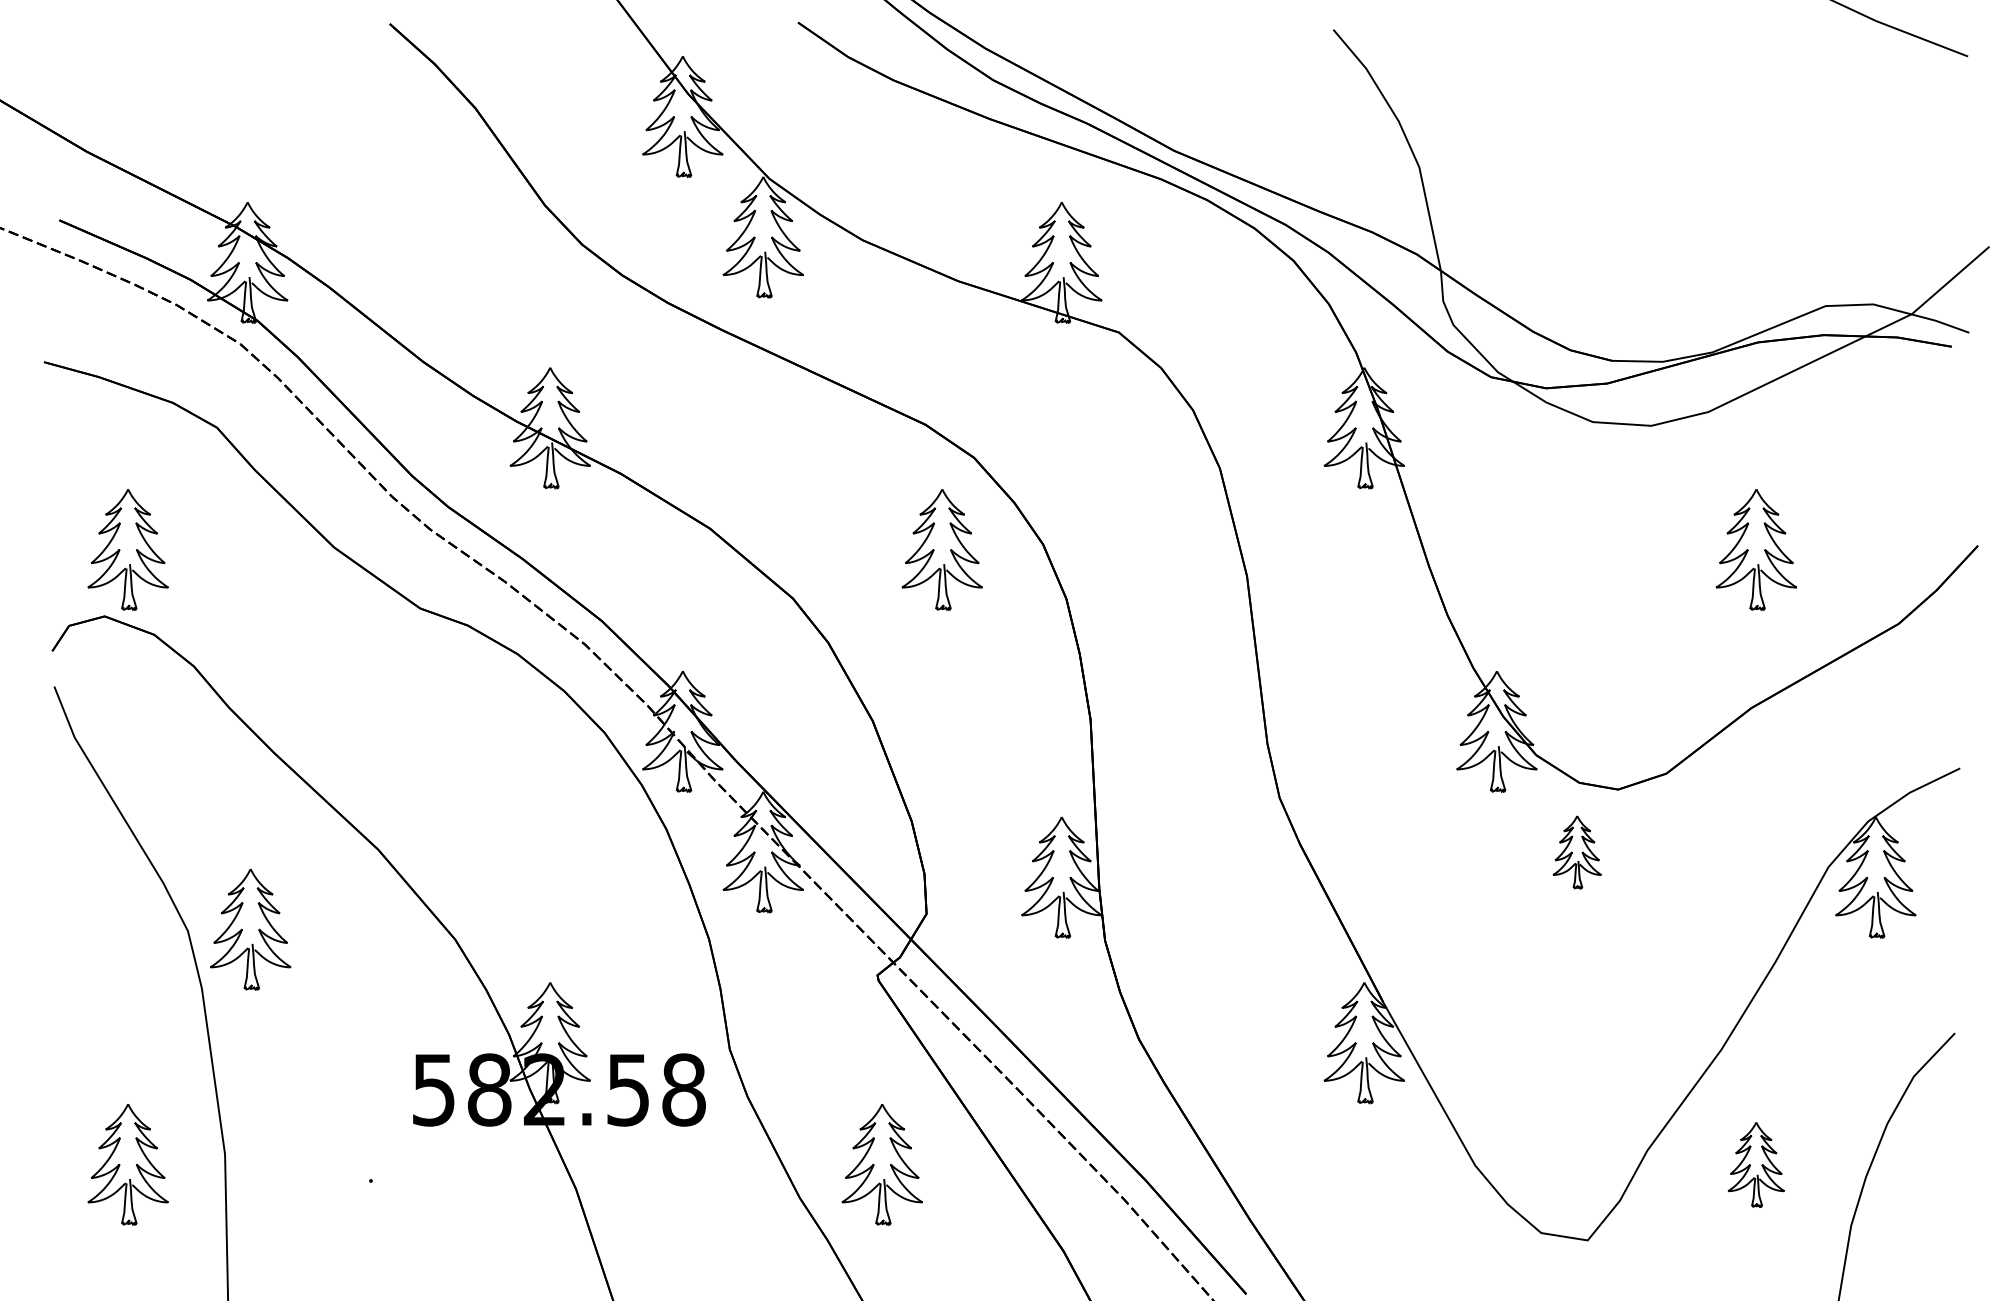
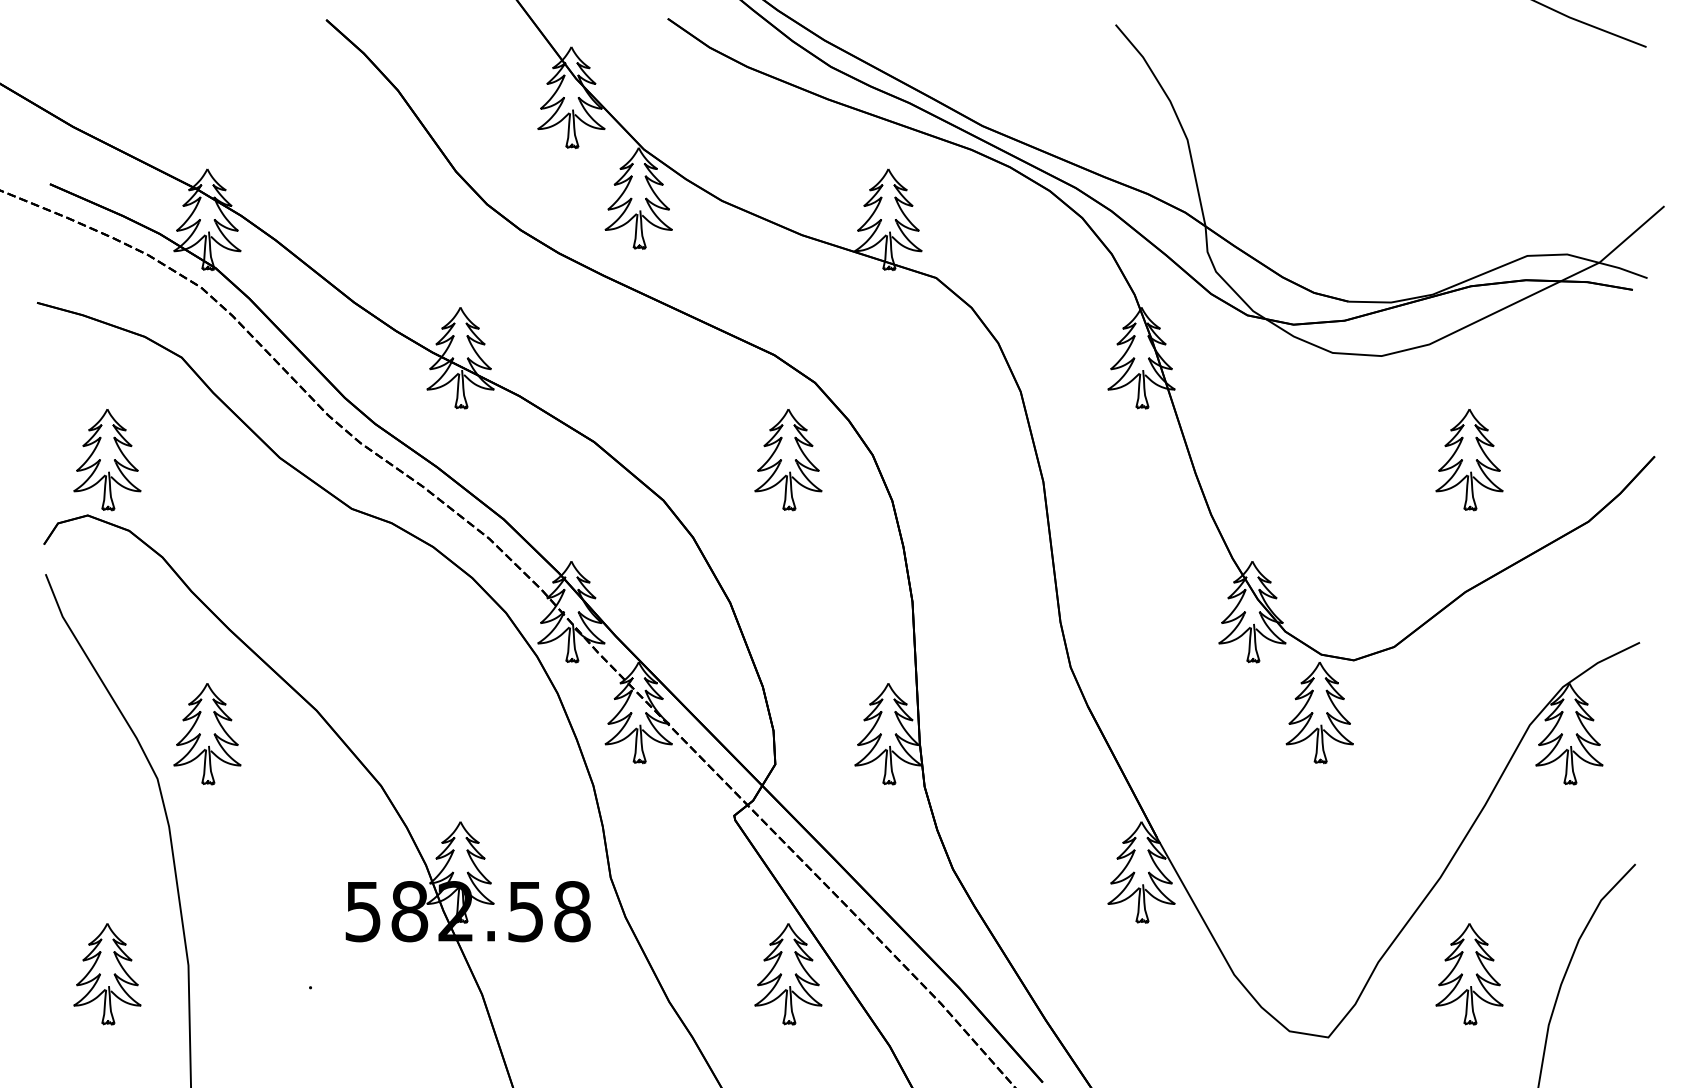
part: (1576, 852) -> (1318, 712), size x1.67
part: (250, 929) -> (207, 733), moved
part: (881, 1164) -> (787, 973), moved
part: (1755, 1164) -> (1468, 973), size x1.43

